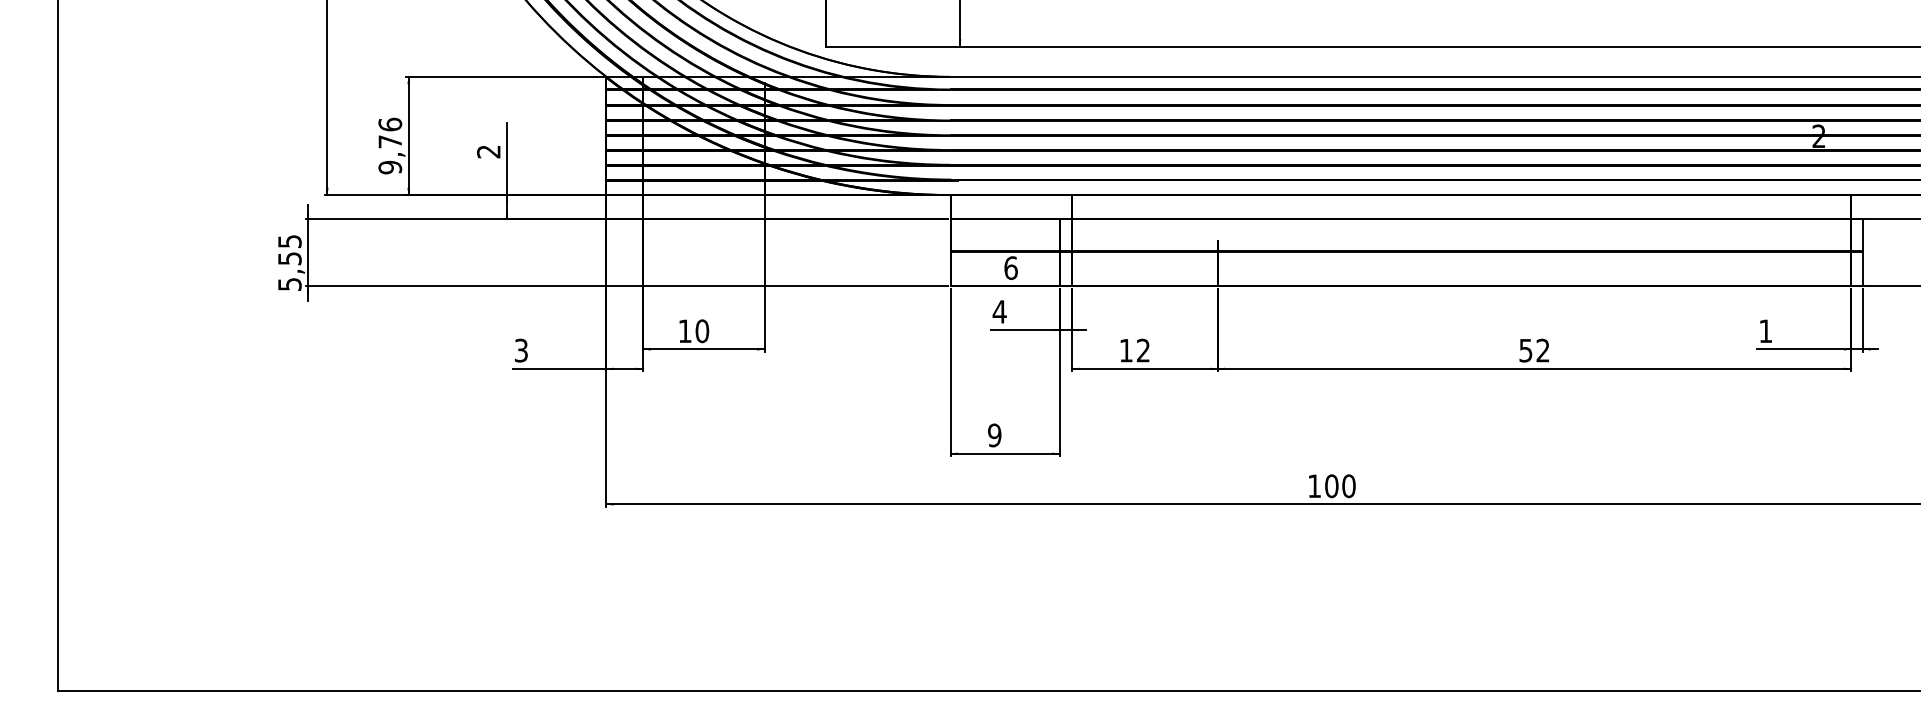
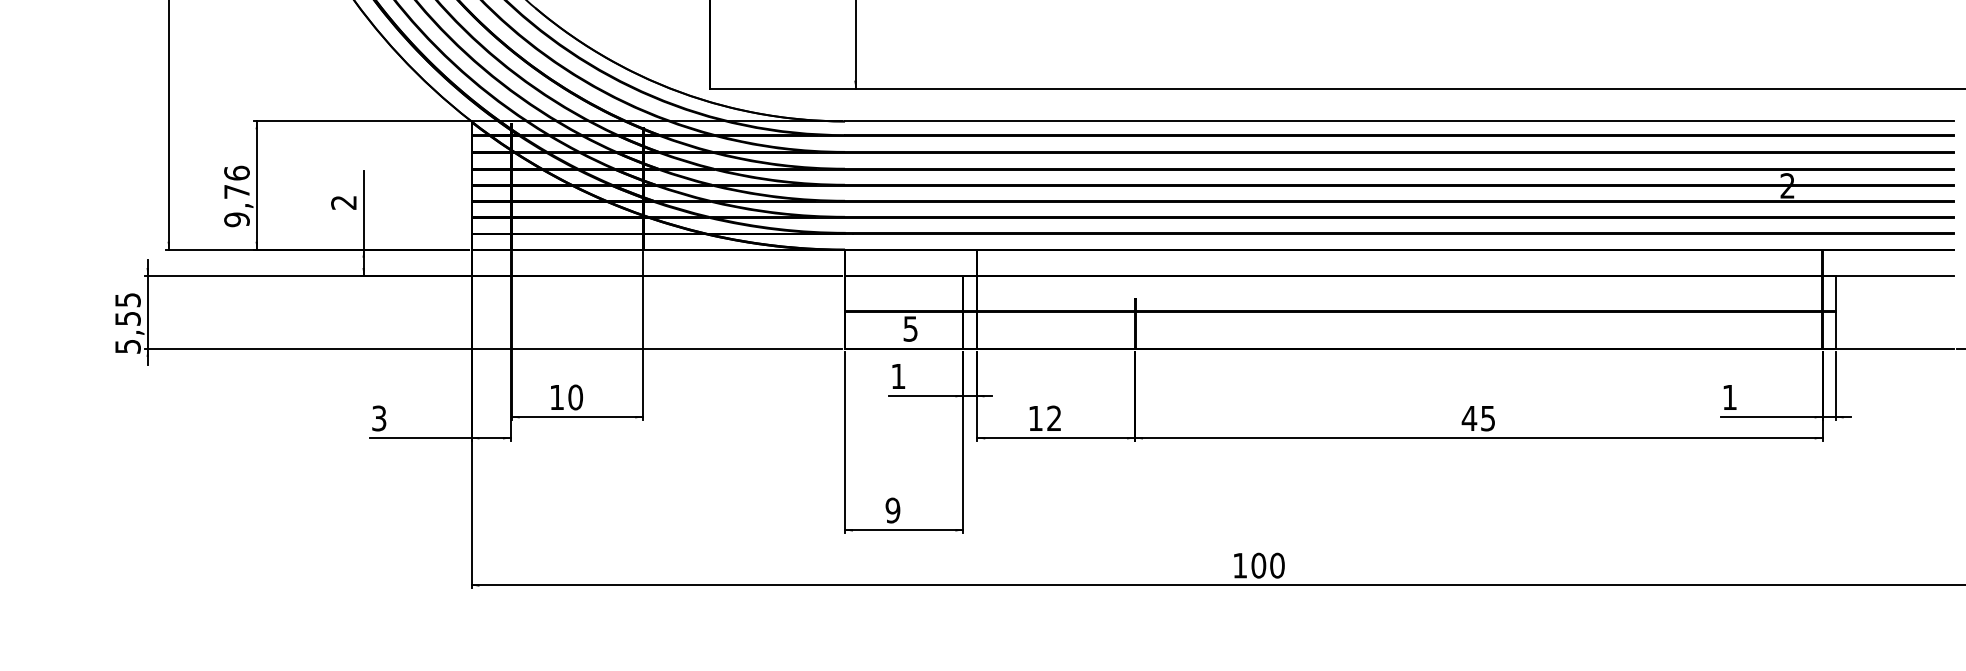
text: (1010, 268) -> (910, 329), 6 -> 5
text: (999, 311) -> (898, 376), 4 -> 1
text: (1533, 350) -> (1477, 418), 52 -> 45

